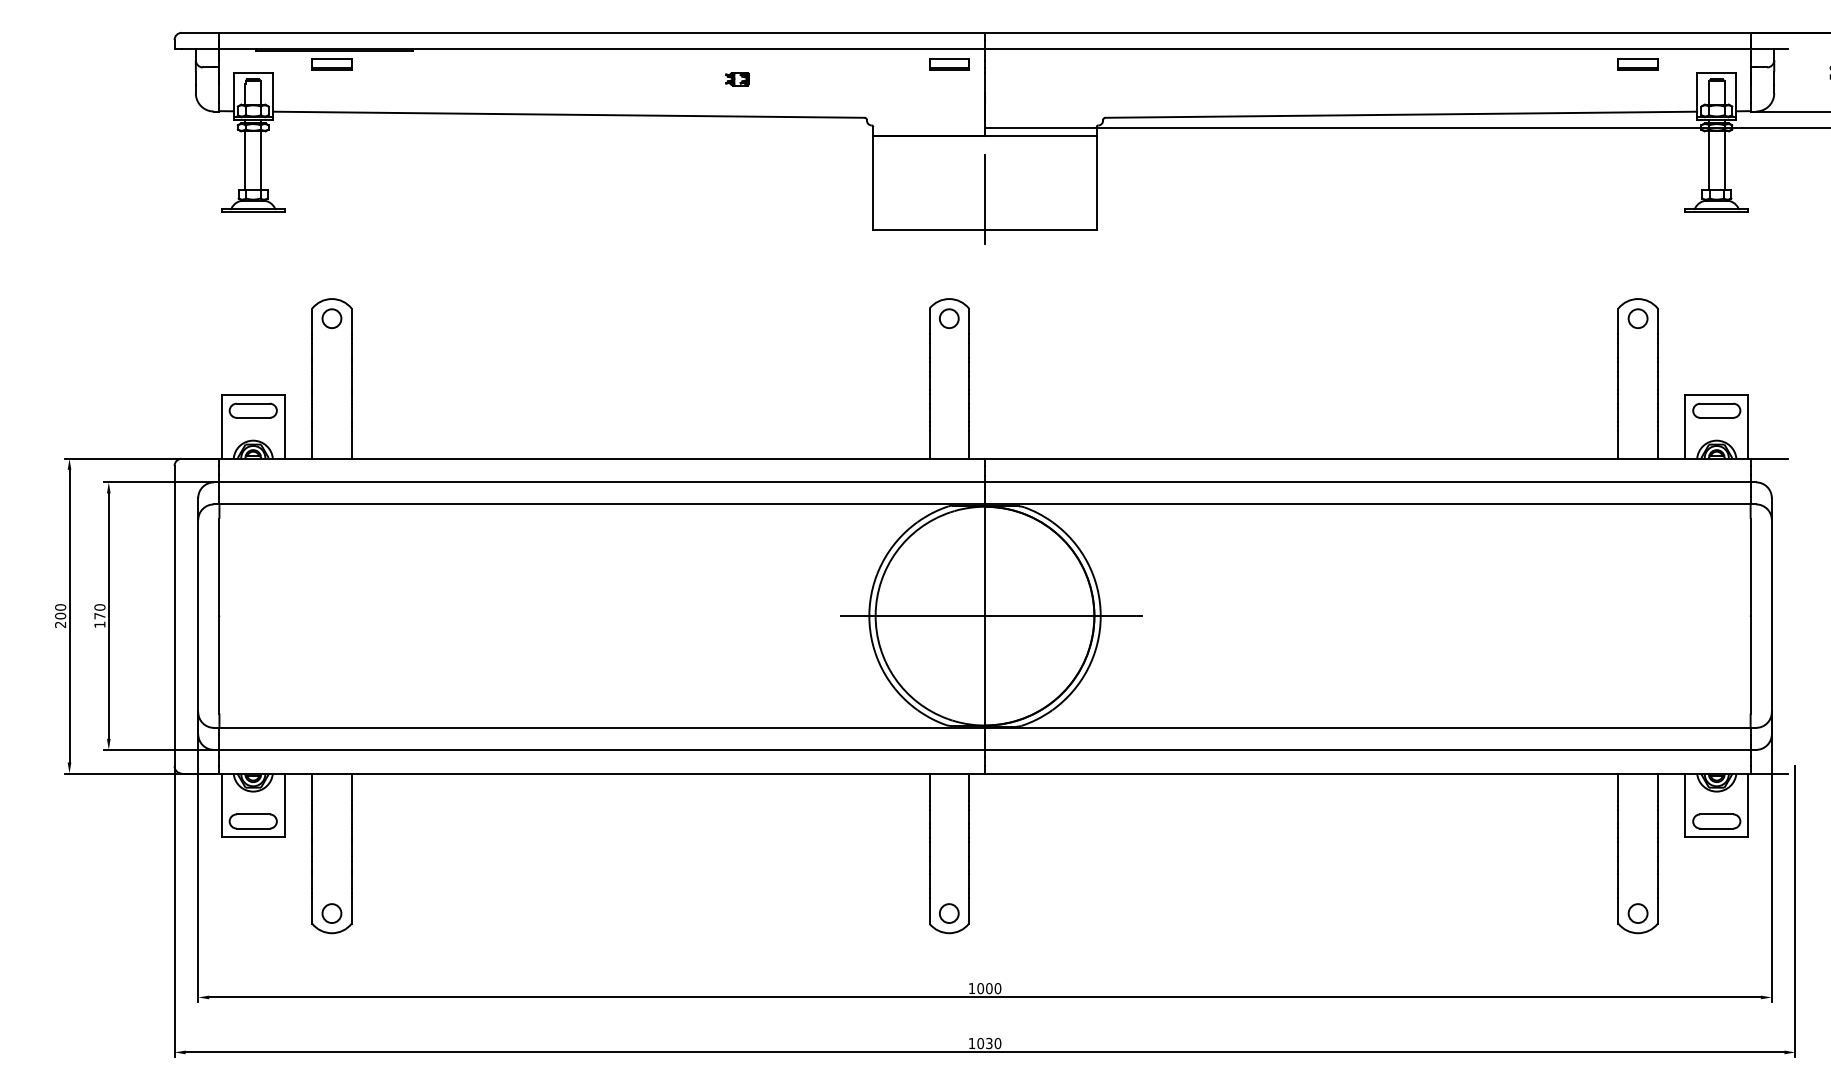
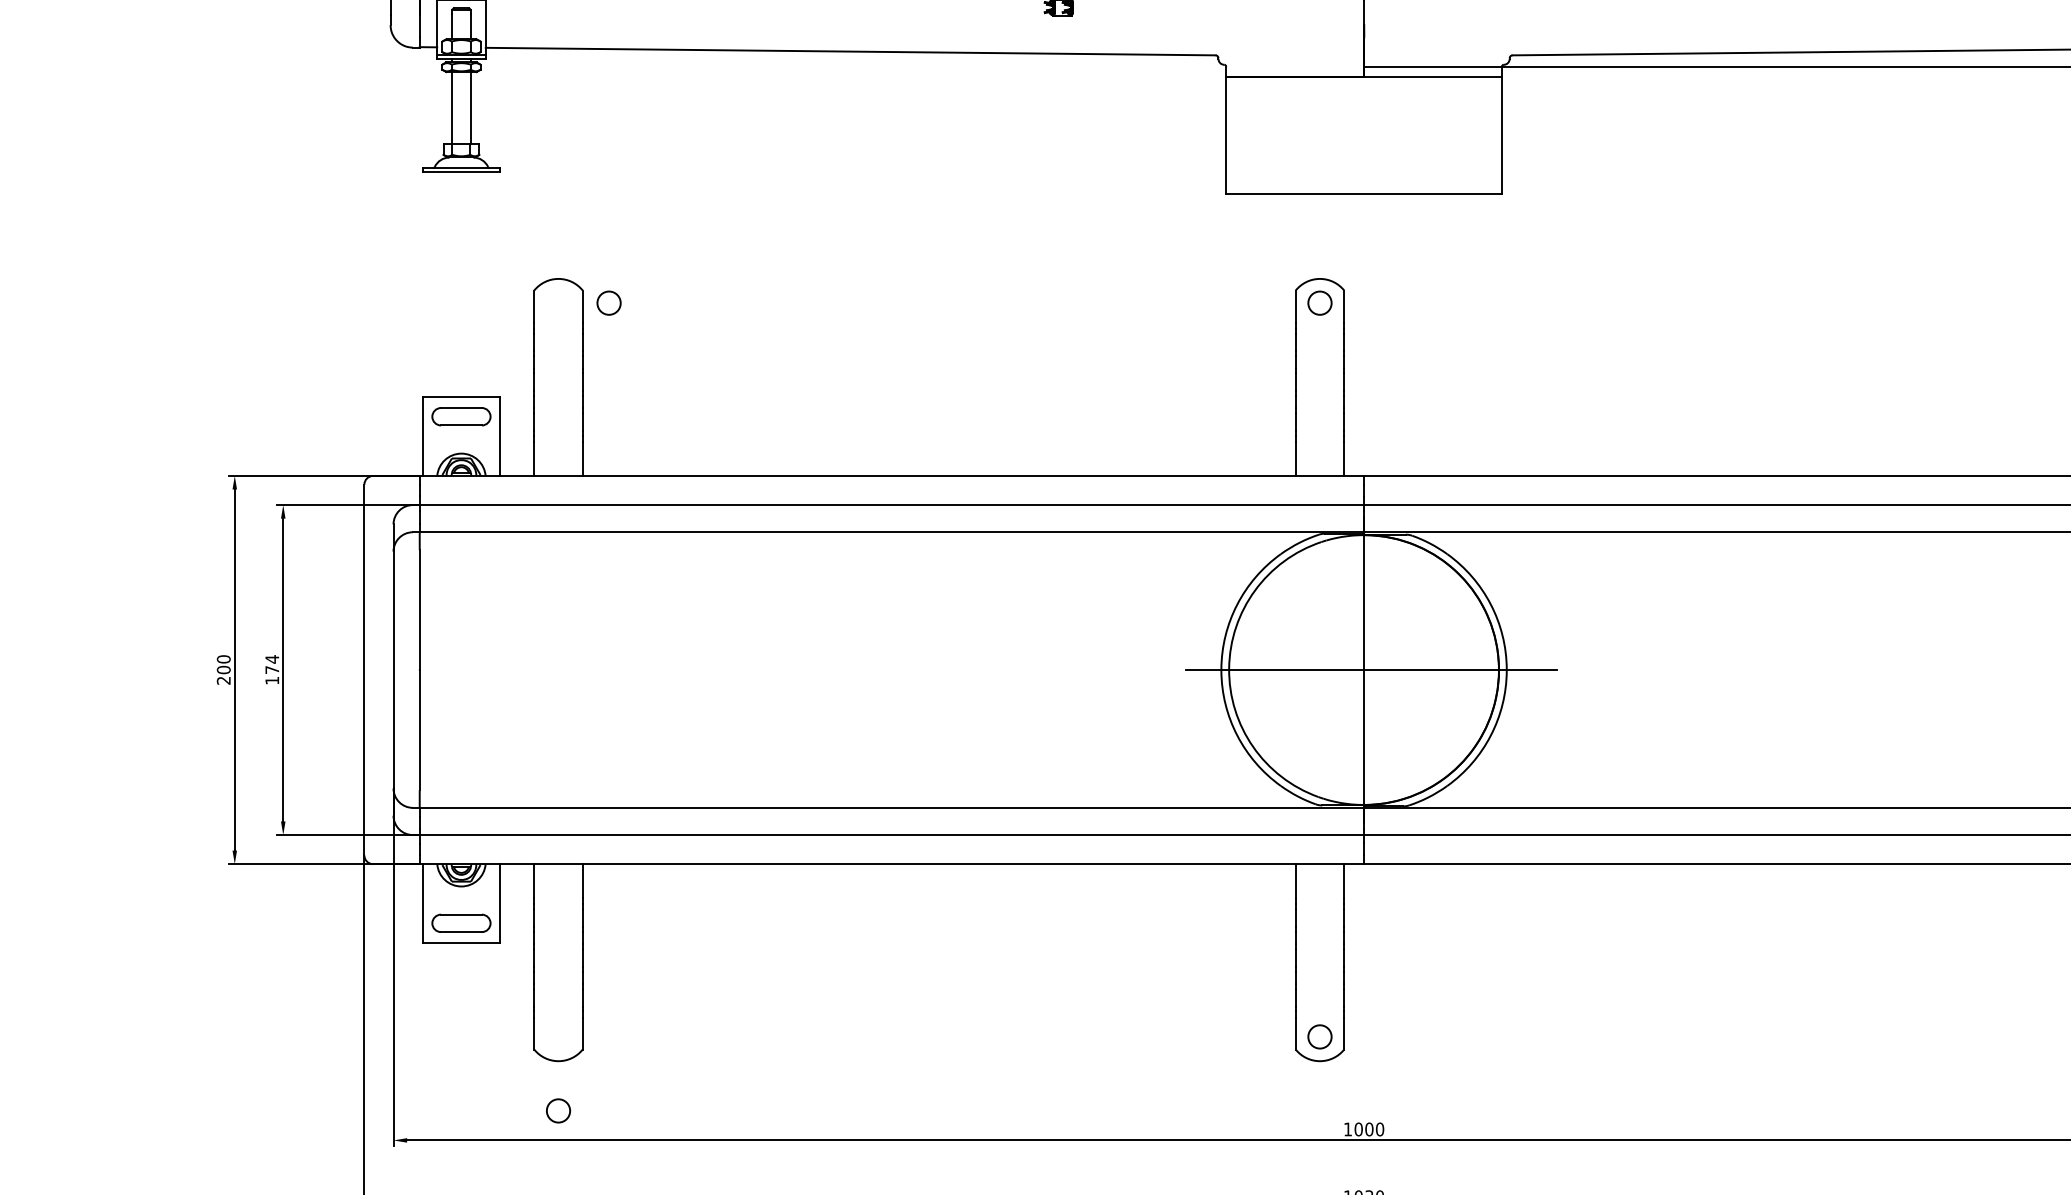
line: (985, 199) -> (1364, 156), removed
circle: (331, 318) -> (608, 302), moved
text: (99, 607) -> (271, 659), 170 -> 174
circle: (331, 913) -> (557, 1110), moved

